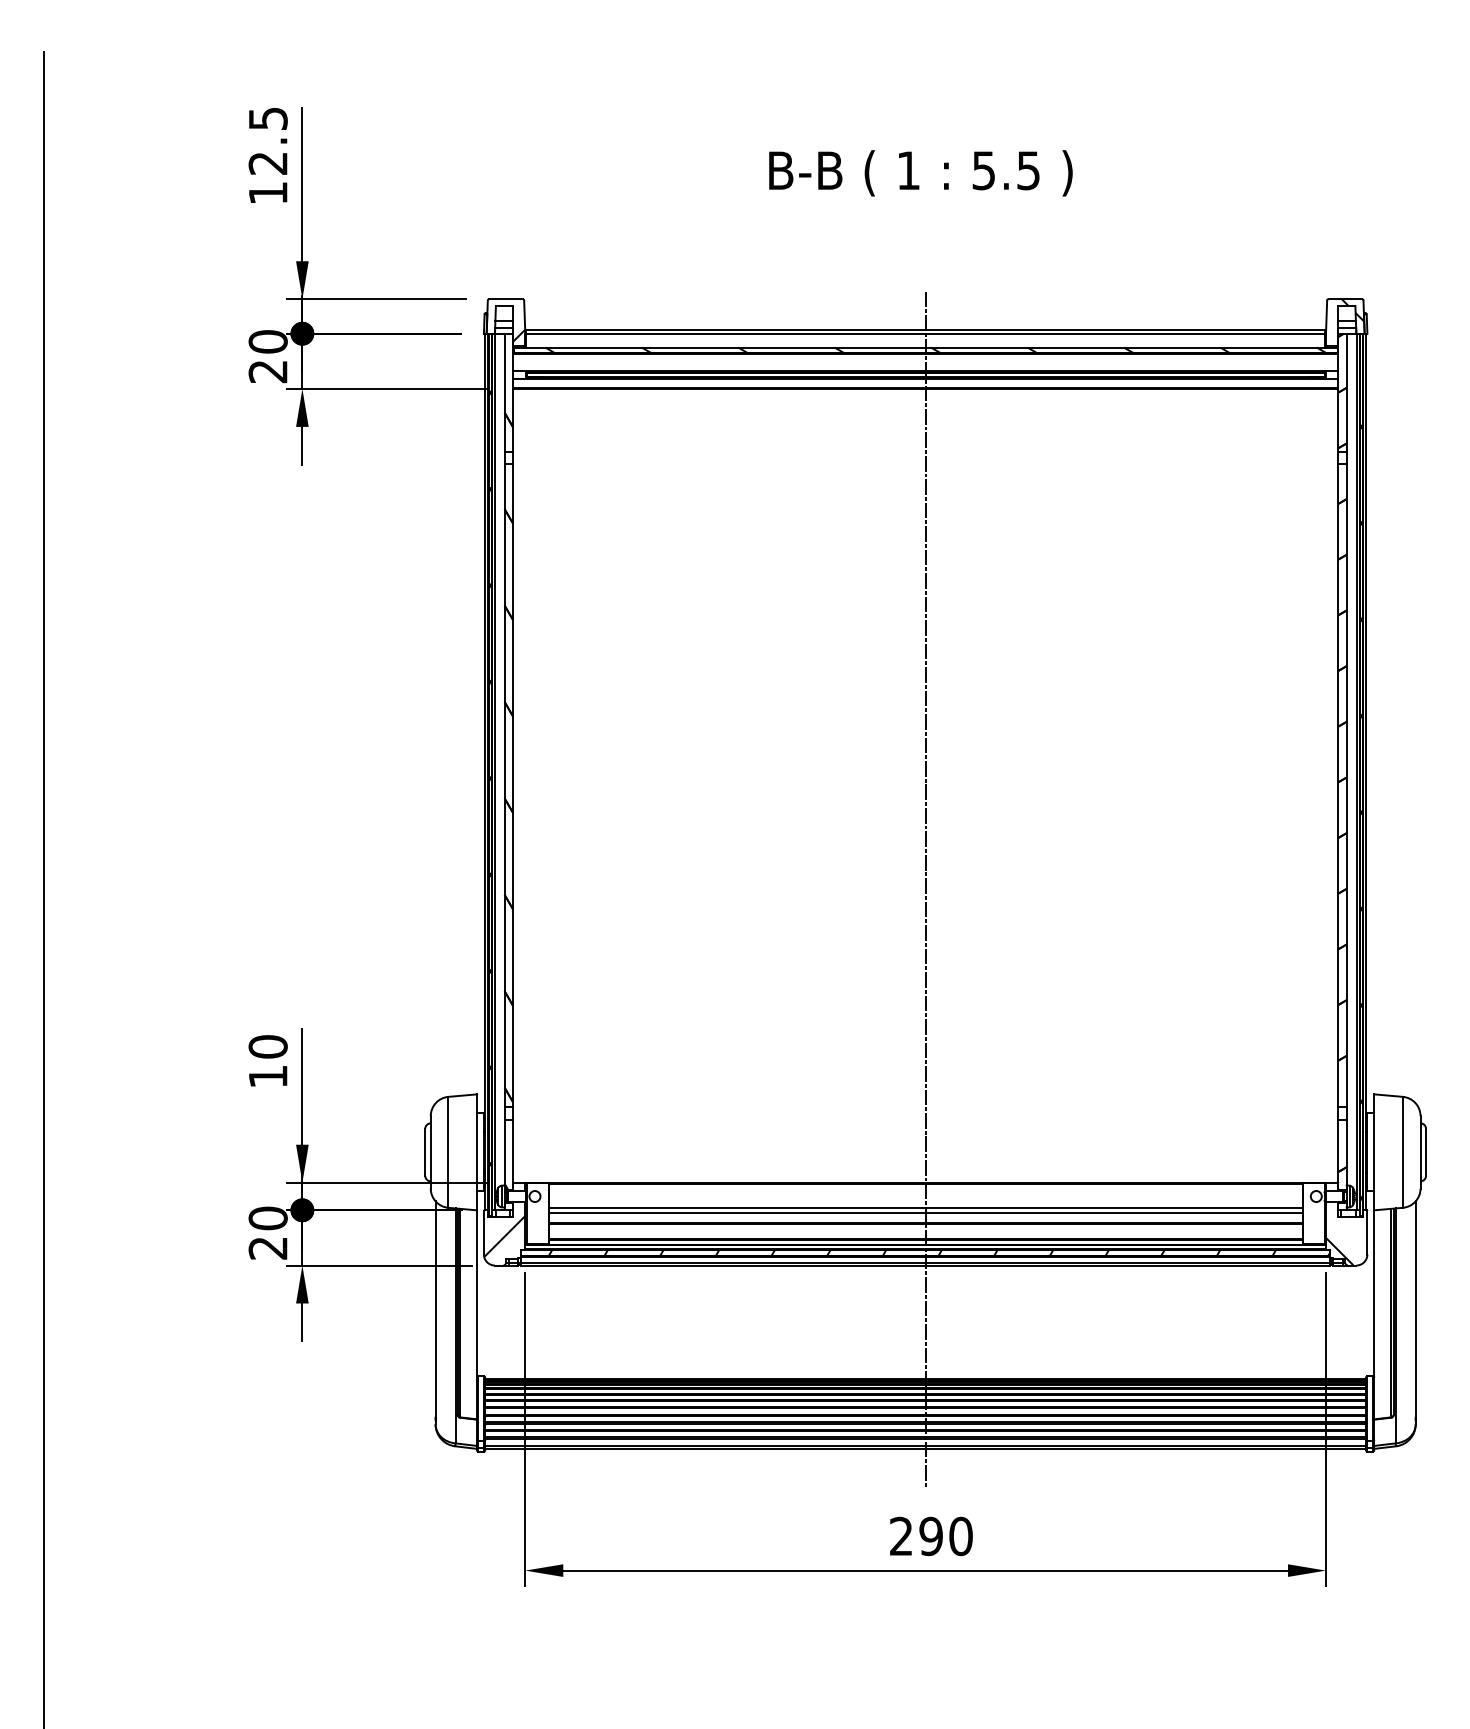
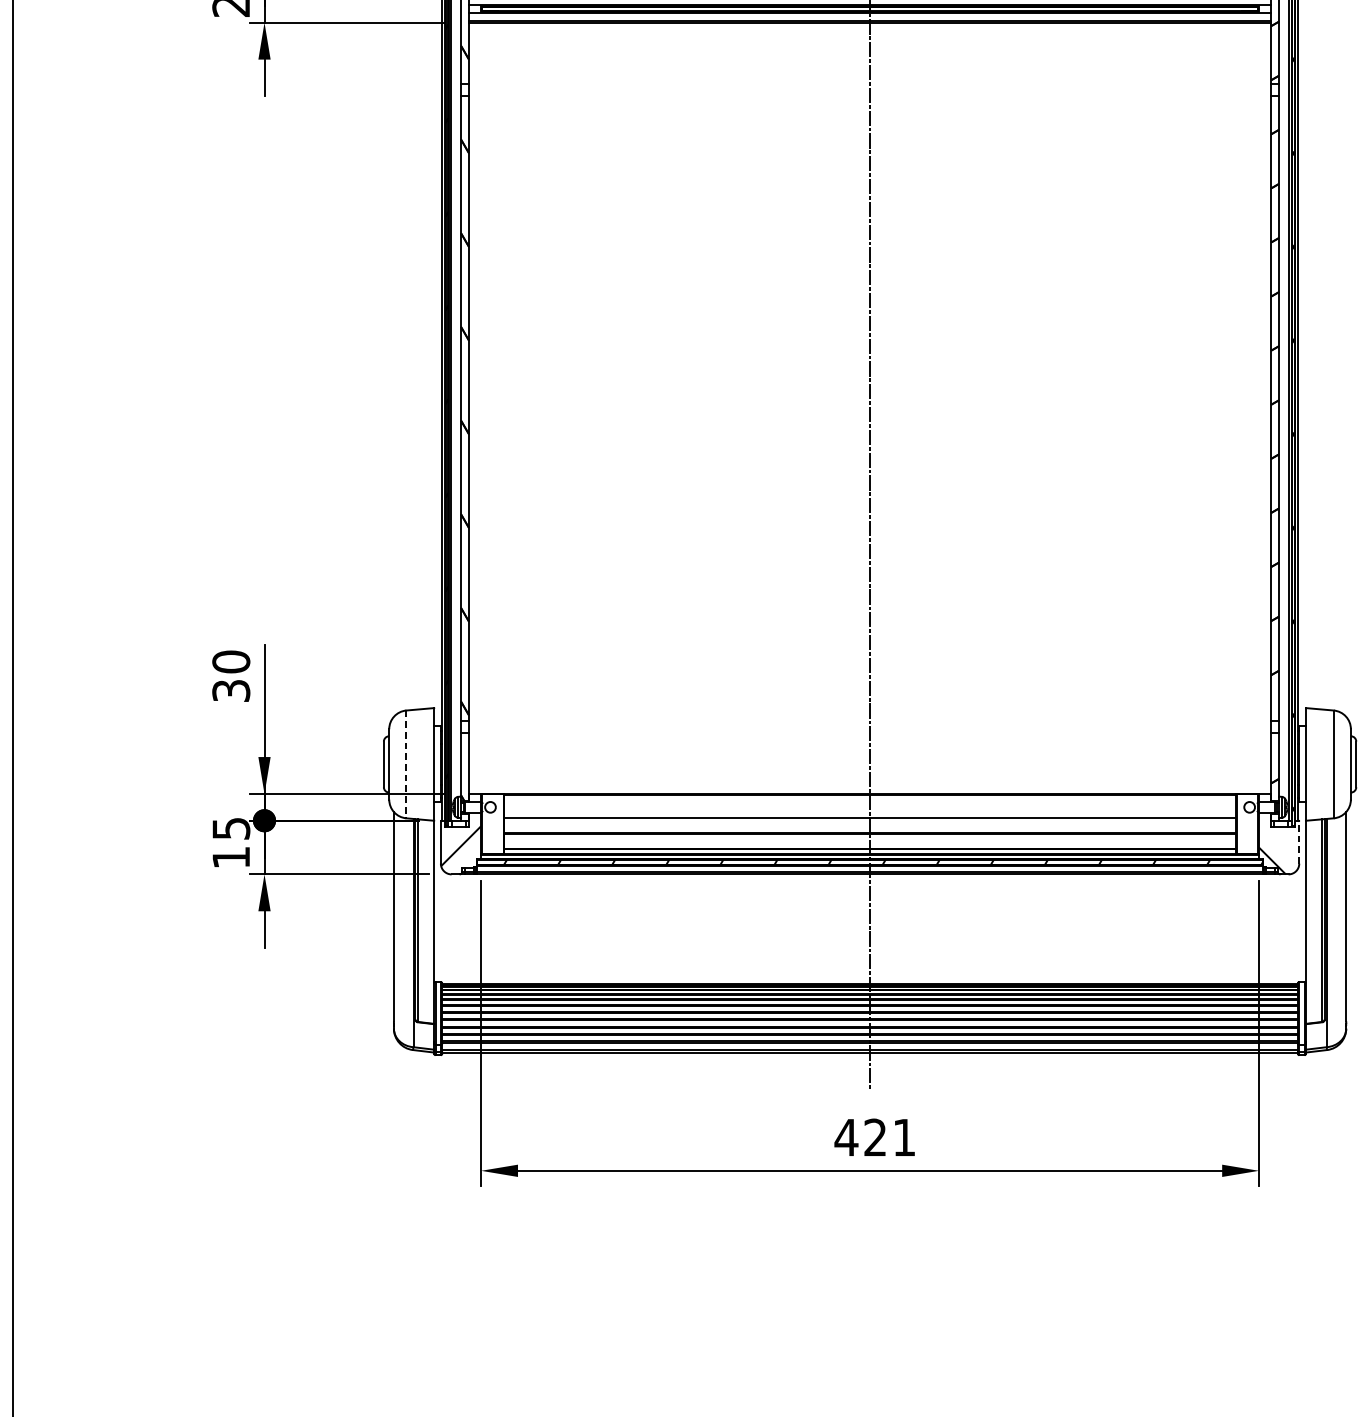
text: (267, 1076) -> (230, 690), 10 -> 30
line: (448, 1152) -> (406, 764), solid -> dashed
line: (925, 1213) -> (869, 823), removed
text: (267, 1232) -> (230, 842), 20 -> 15
line: (1367, 1232) -> (1299, 842), solid -> dashed
text: (930, 1536) -> (874, 1137), 290 -> 421

